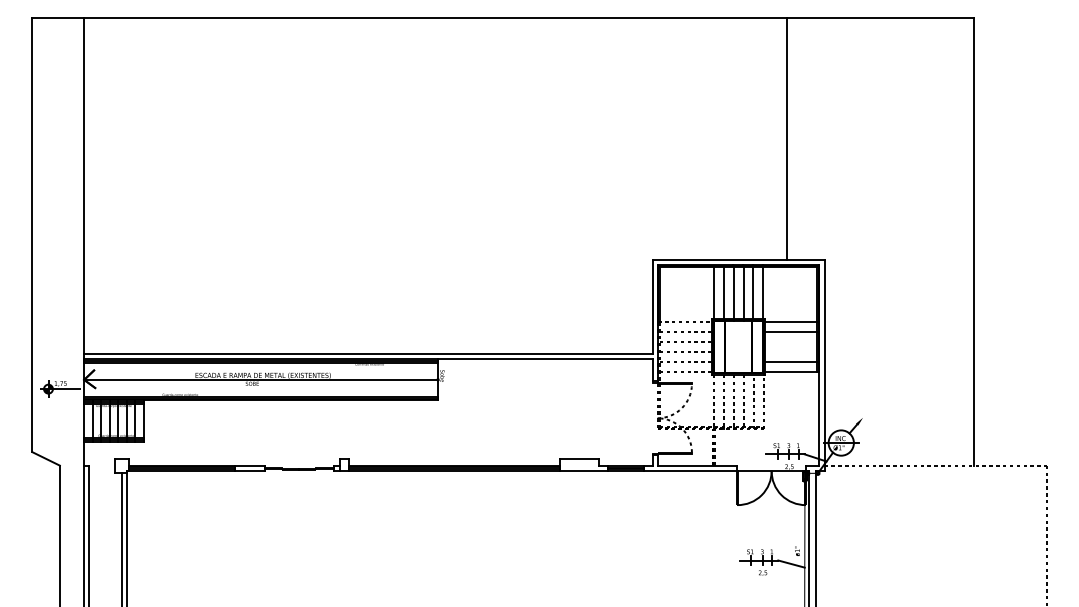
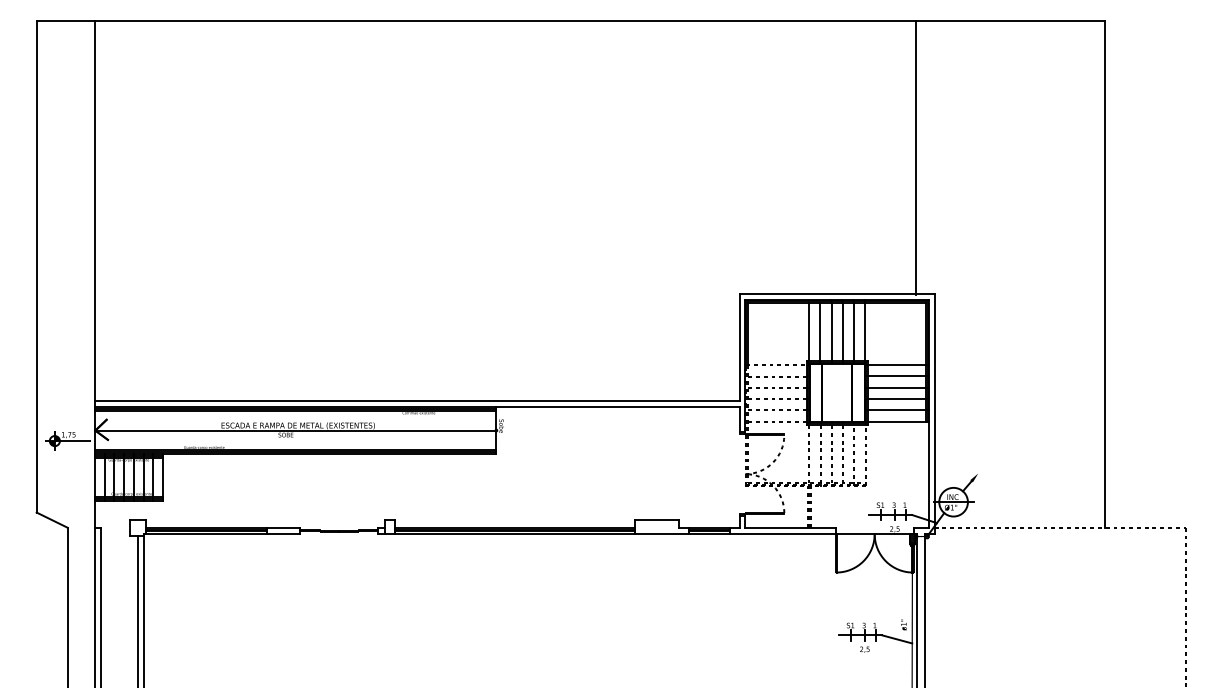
line: (786, 138) -> (915, 157), moved
line: (790, 341) -> (896, 387), added
line: (790, 351) -> (896, 398), added

